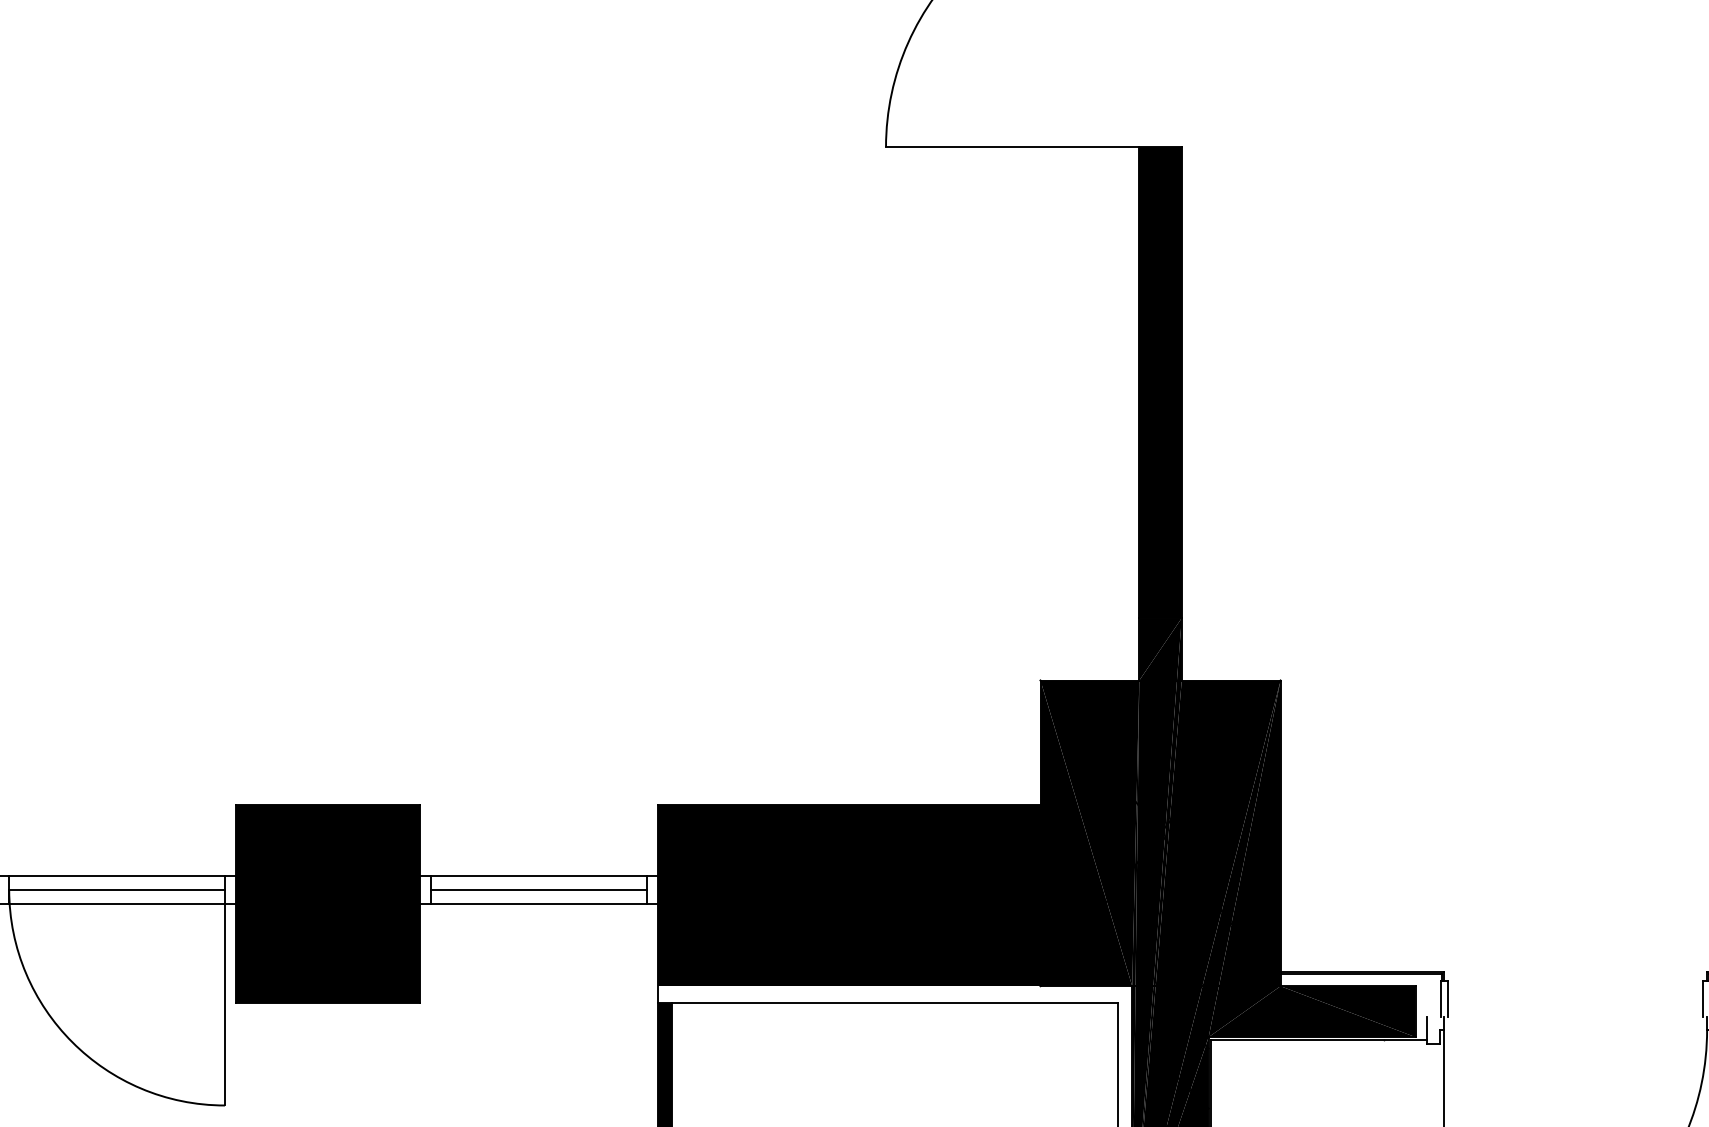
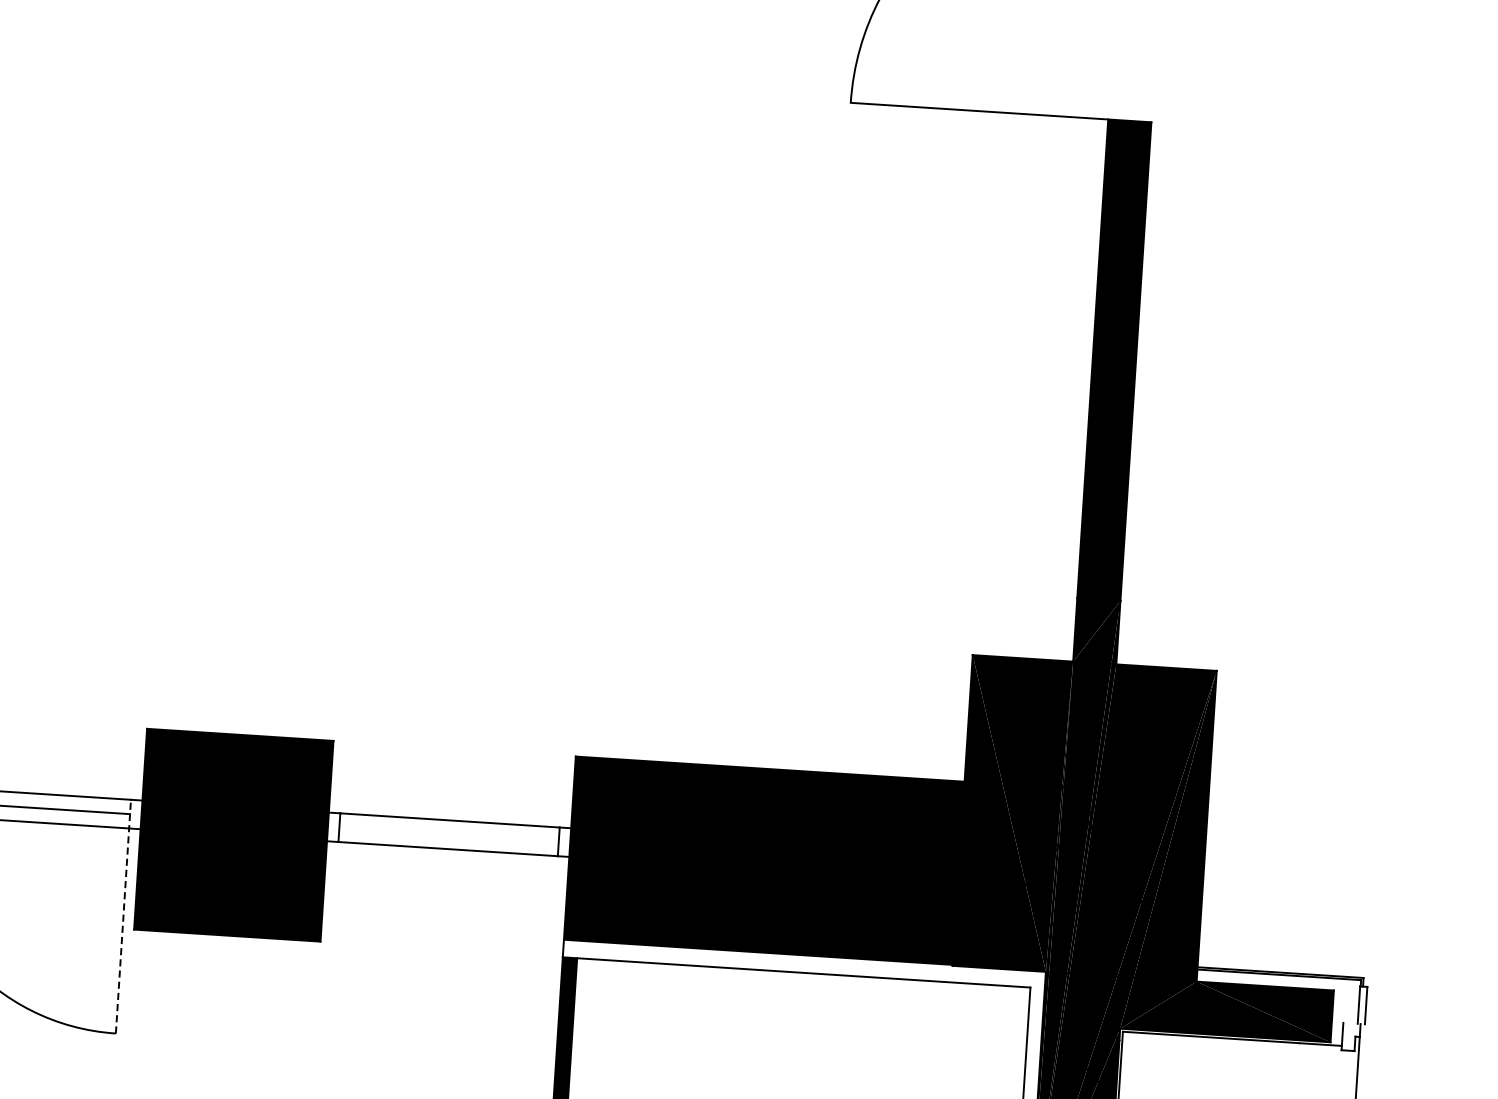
line: (538, 889) -> (448, 834), removed
line: (225, 990) -> (123, 916), solid -> dashed

